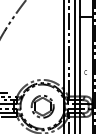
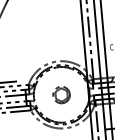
part: (42, 106) -> (61, 94), size x0.6

